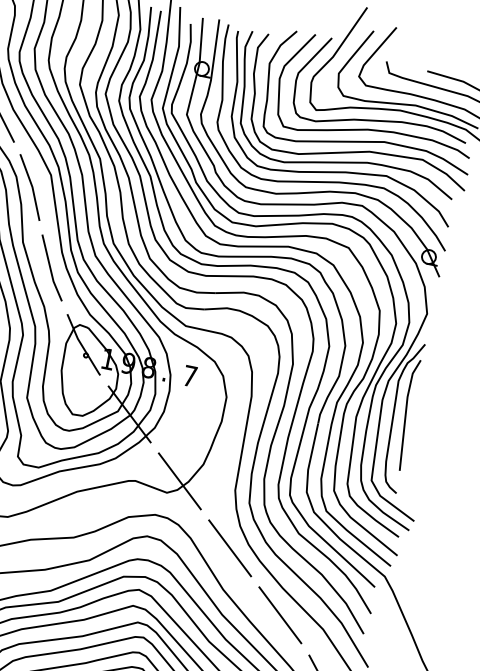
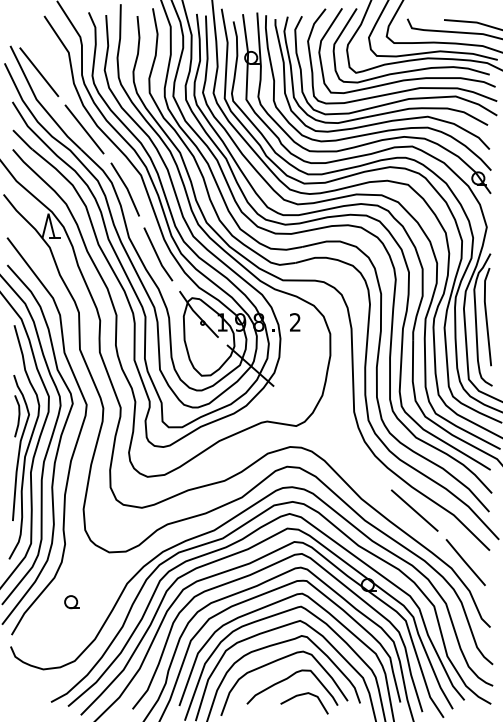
text: (190, 376) -> (295, 322), 7 -> 2
line: (180, 480) -> (305, 413), removed
line: (229, 548) -> (359, 462), removed

